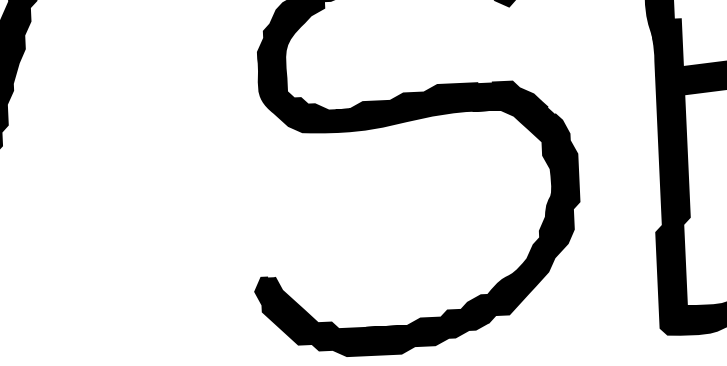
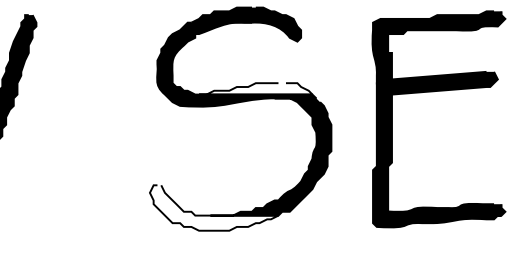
fill: (437, 94) -> (255, 88), removed
fill: (371, 312) -> (213, 207), removed

